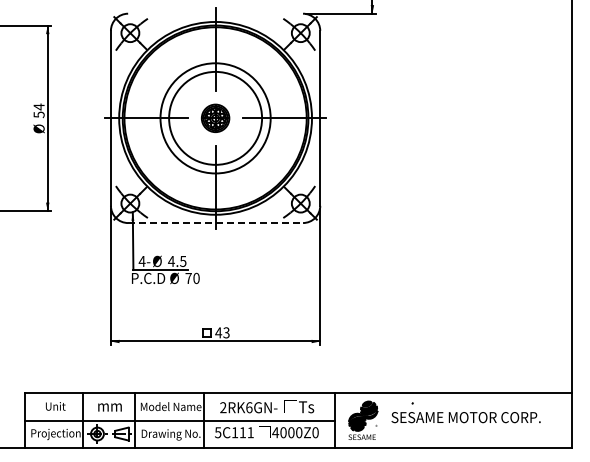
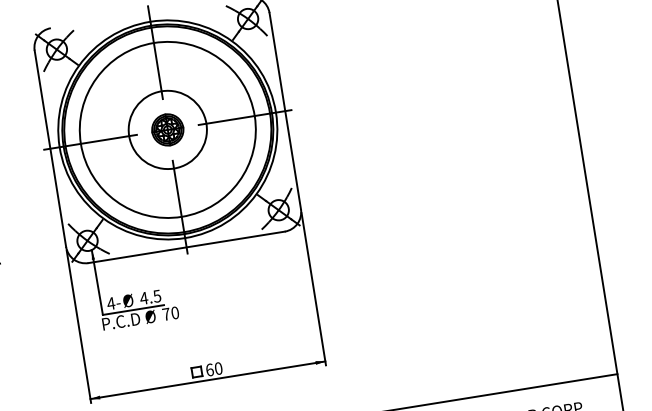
circle: (215, 117) -> (167, 128), size x0.62
circle: (215, 117) -> (167, 128), size x1.67
line: (216, 223) -> (187, 247), dashed -> solid
text: (222, 332) -> (214, 368), 43 -> 60

